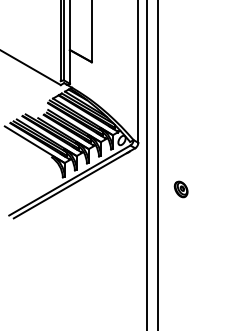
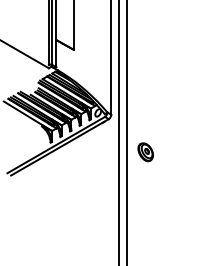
part: (181, 189) -> (146, 152), size x1.43

